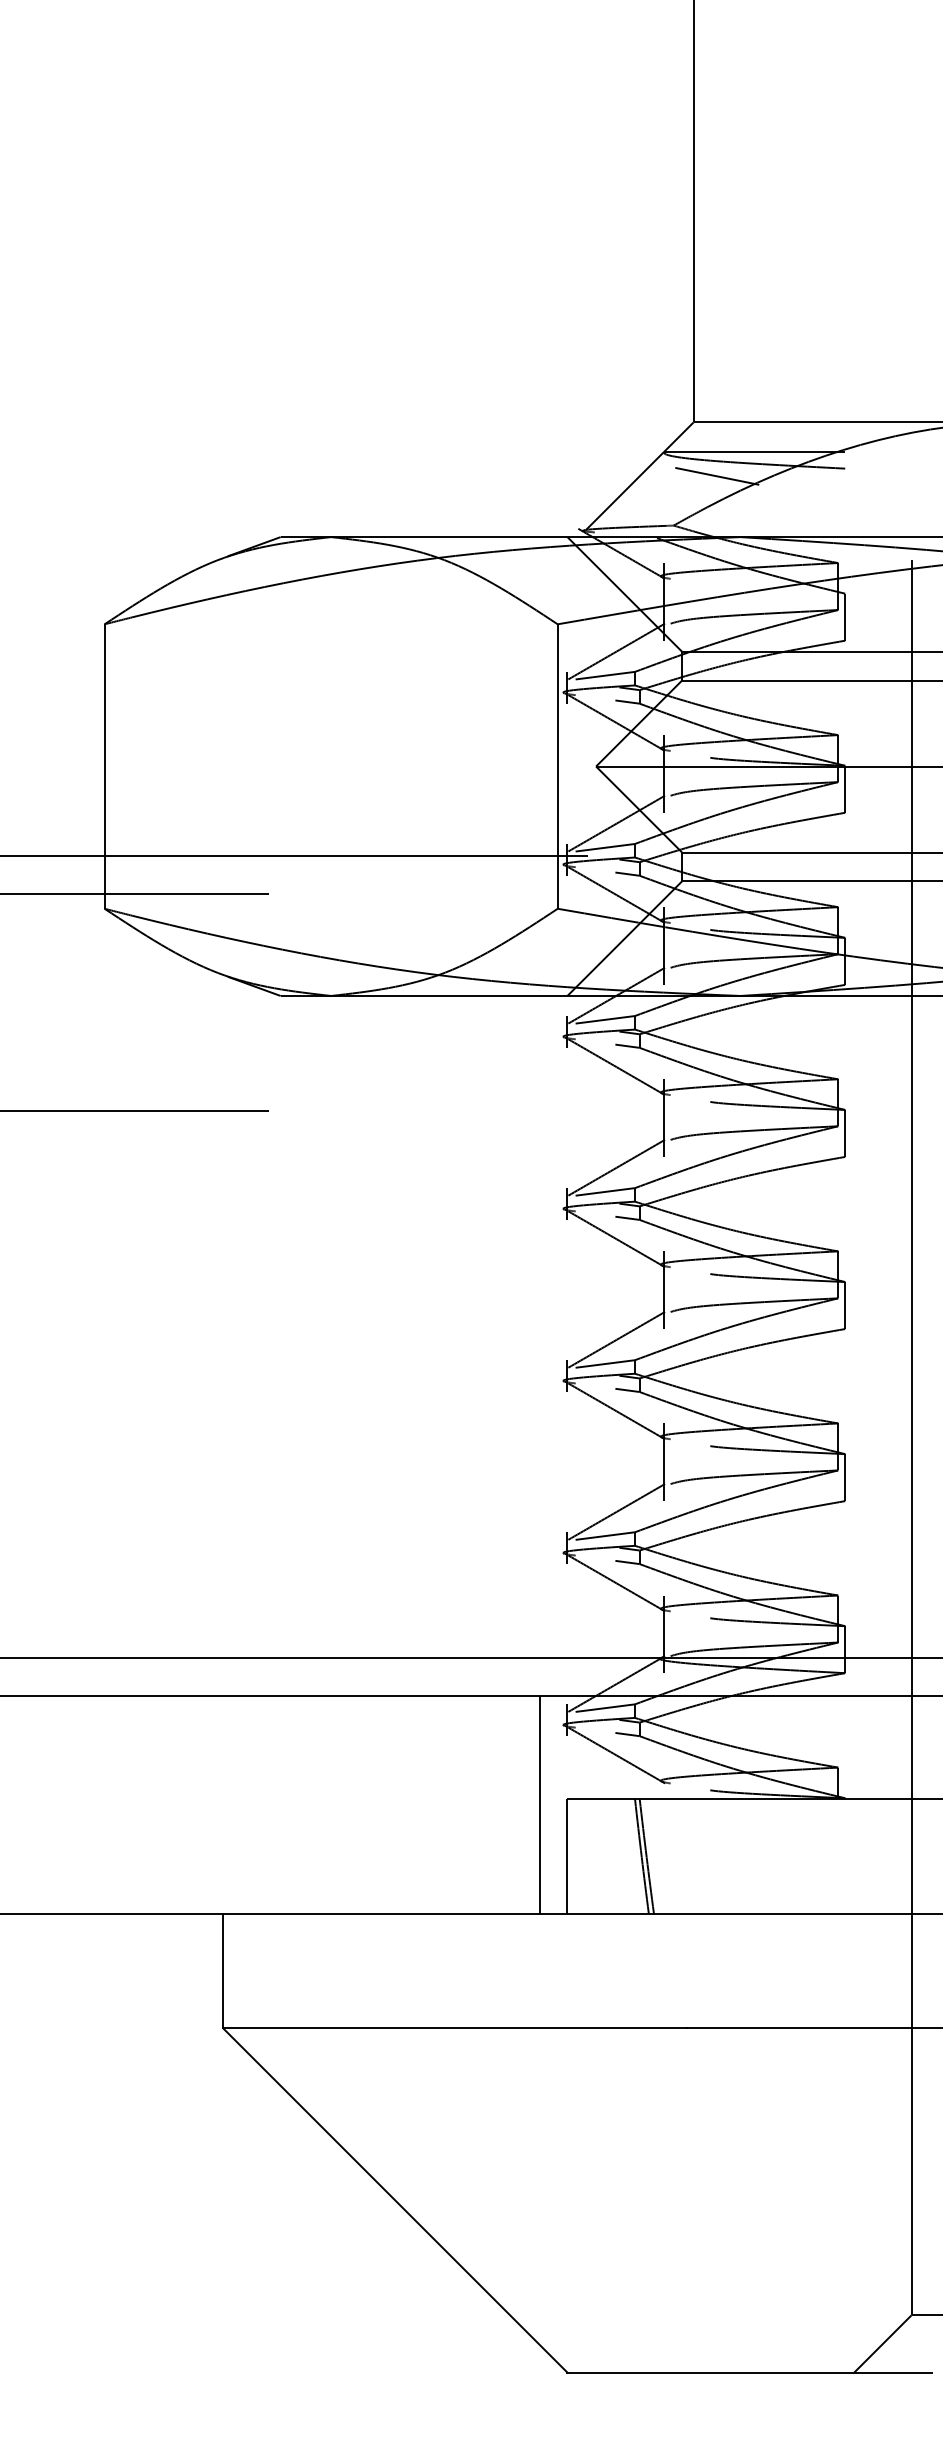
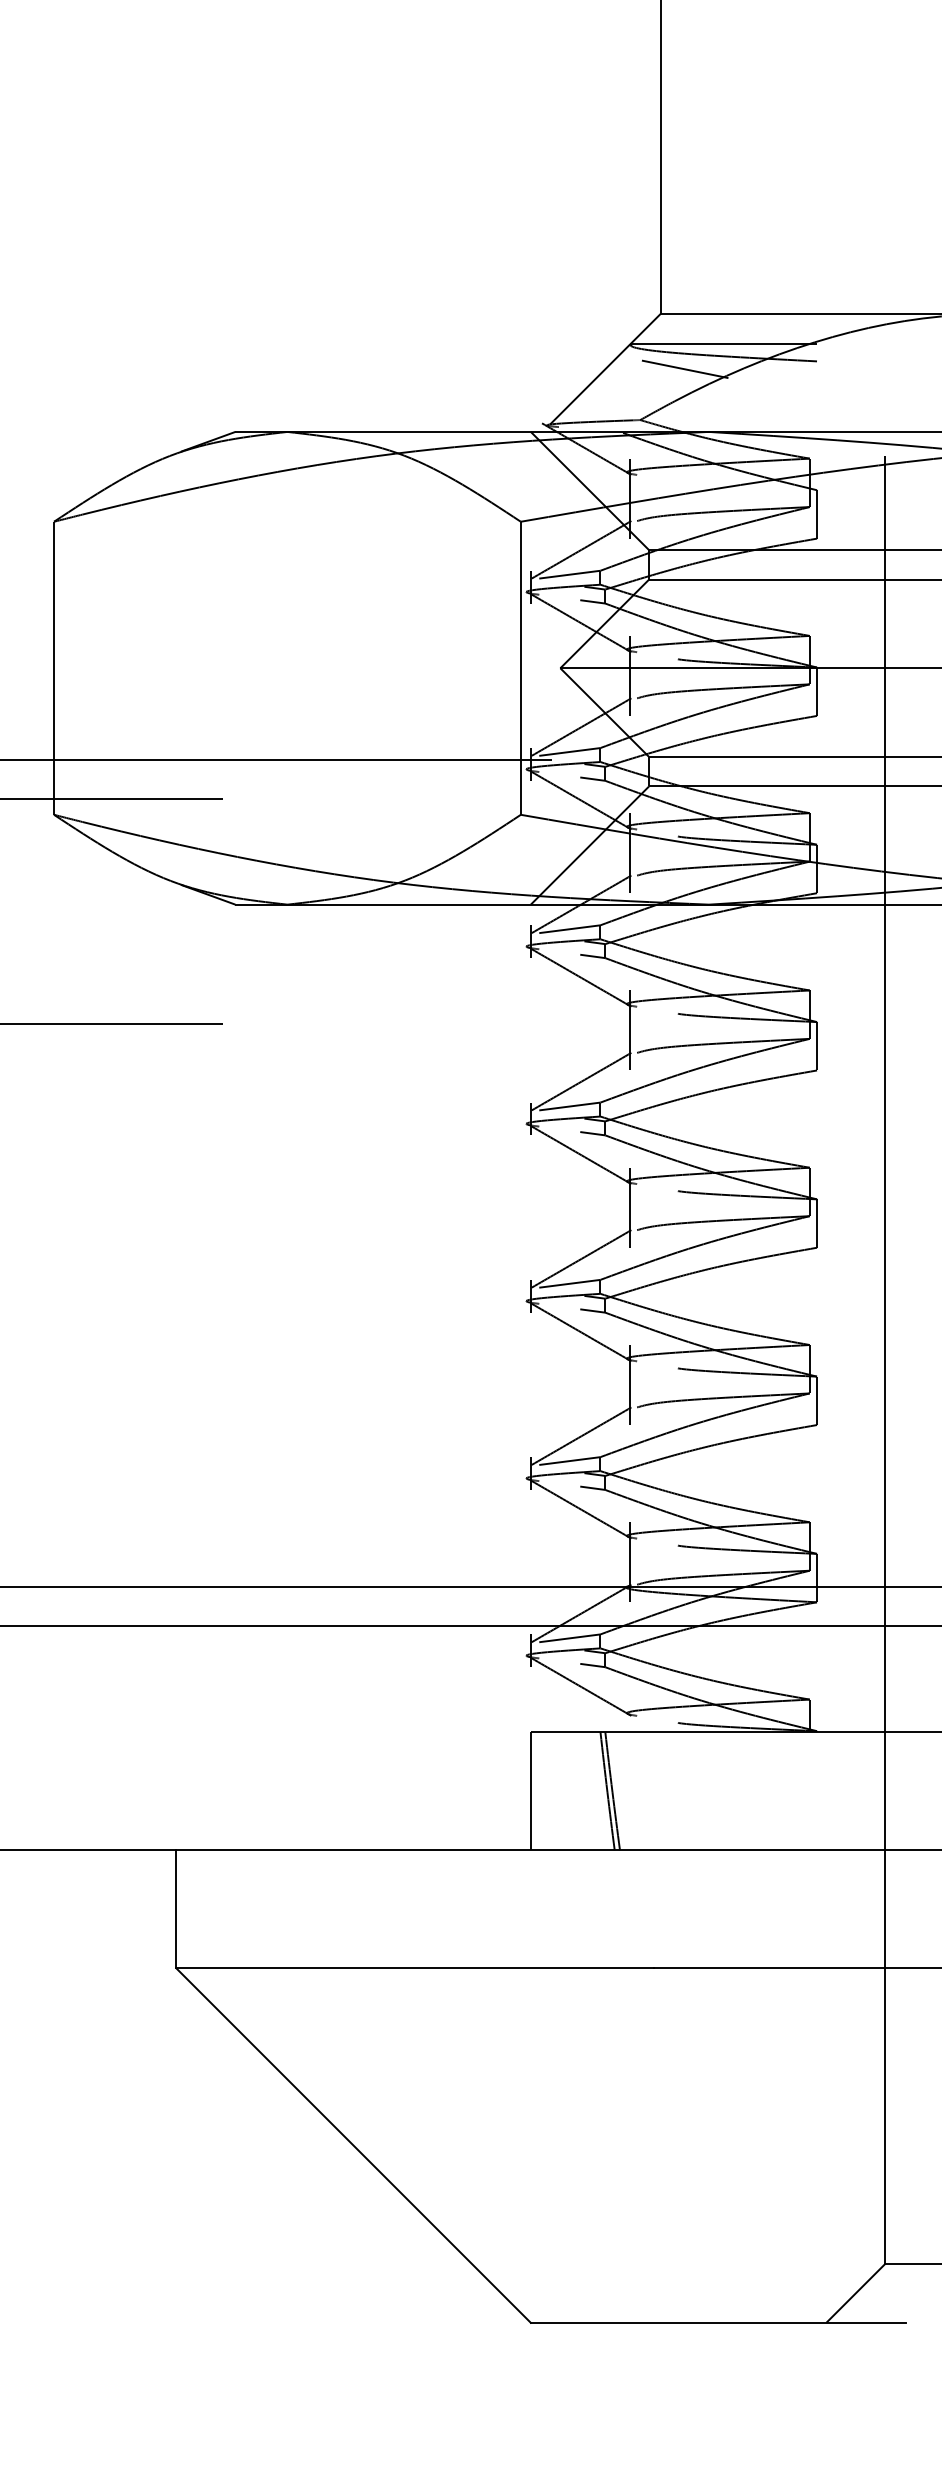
line: (539, 1804) -> (502, 1737), removed

